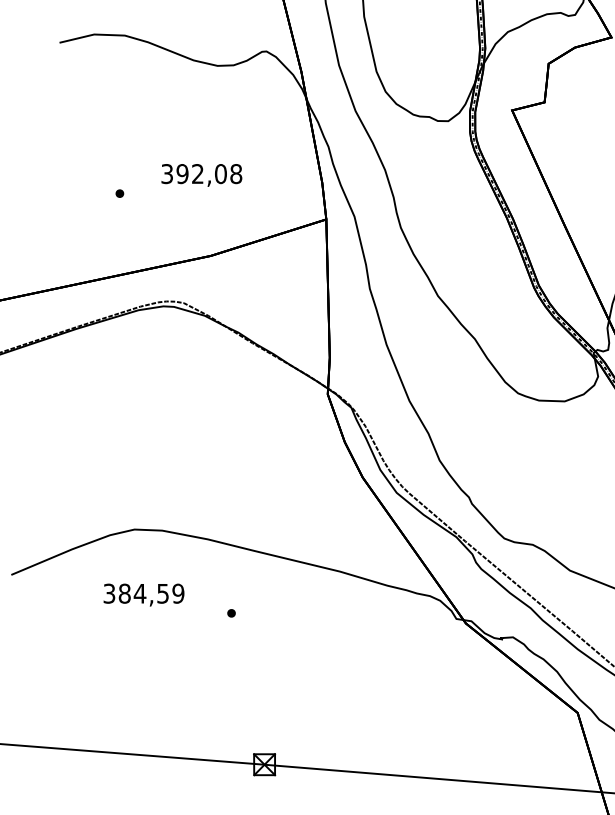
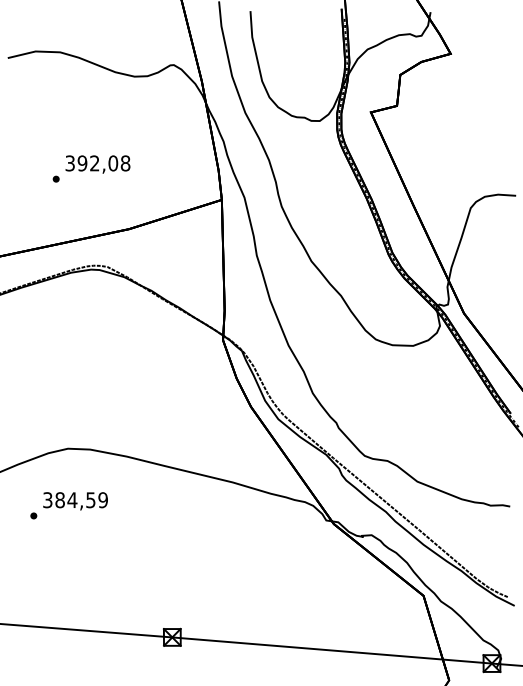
text: (201, 175) -> (97, 164), moved
part: (231, 612) -> (33, 515), moved

